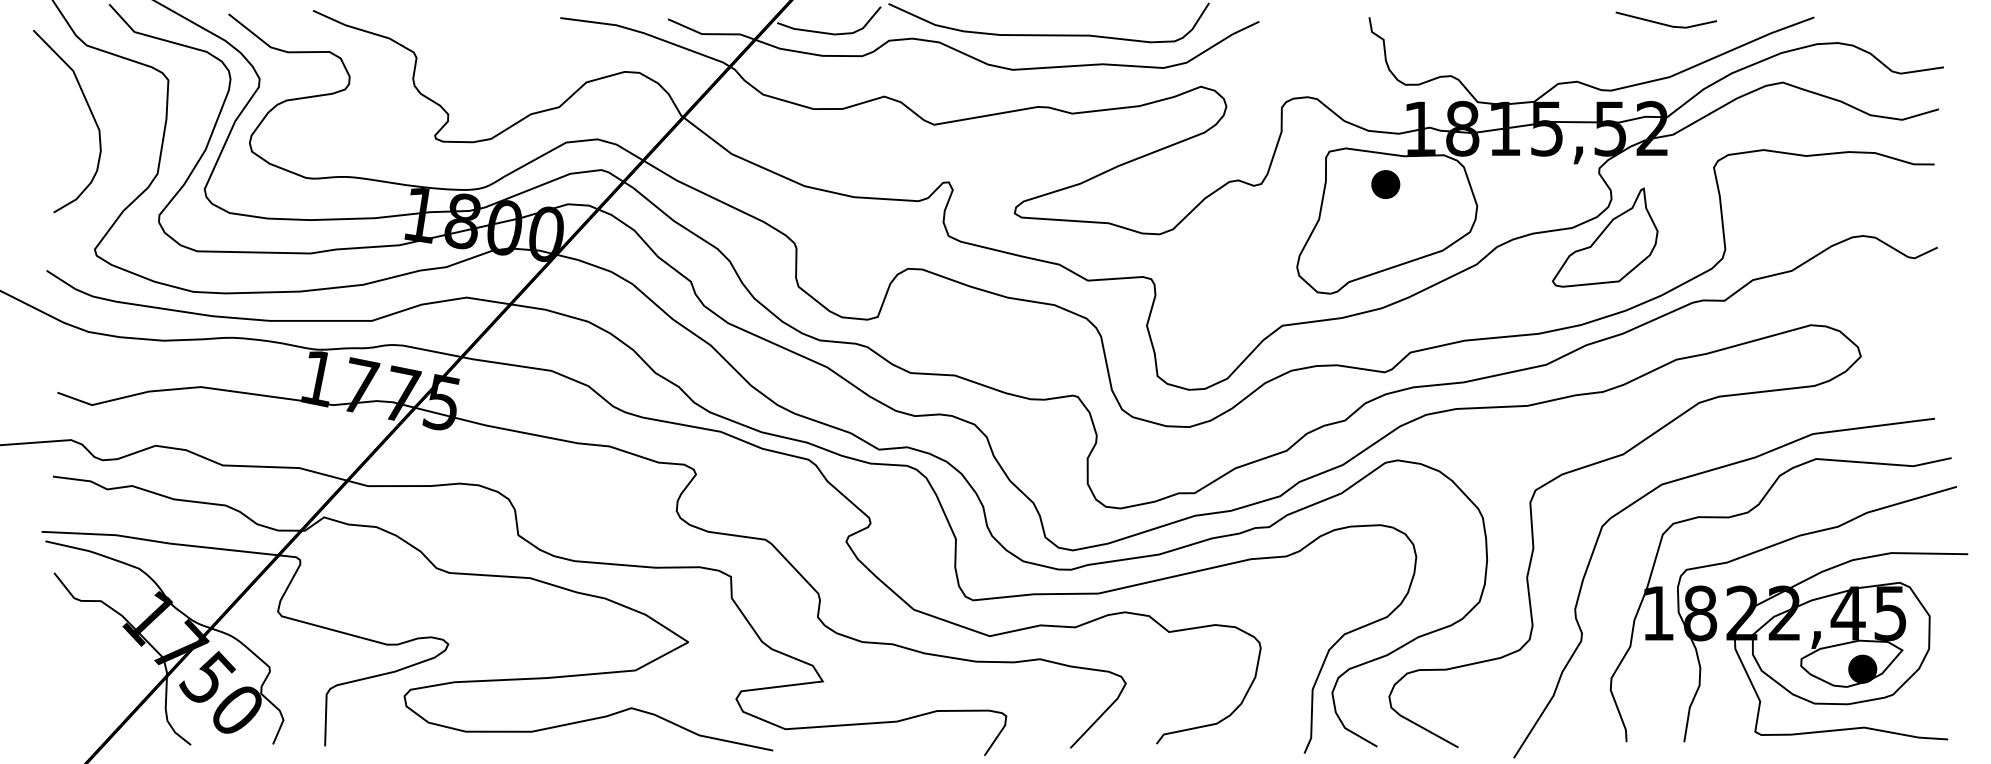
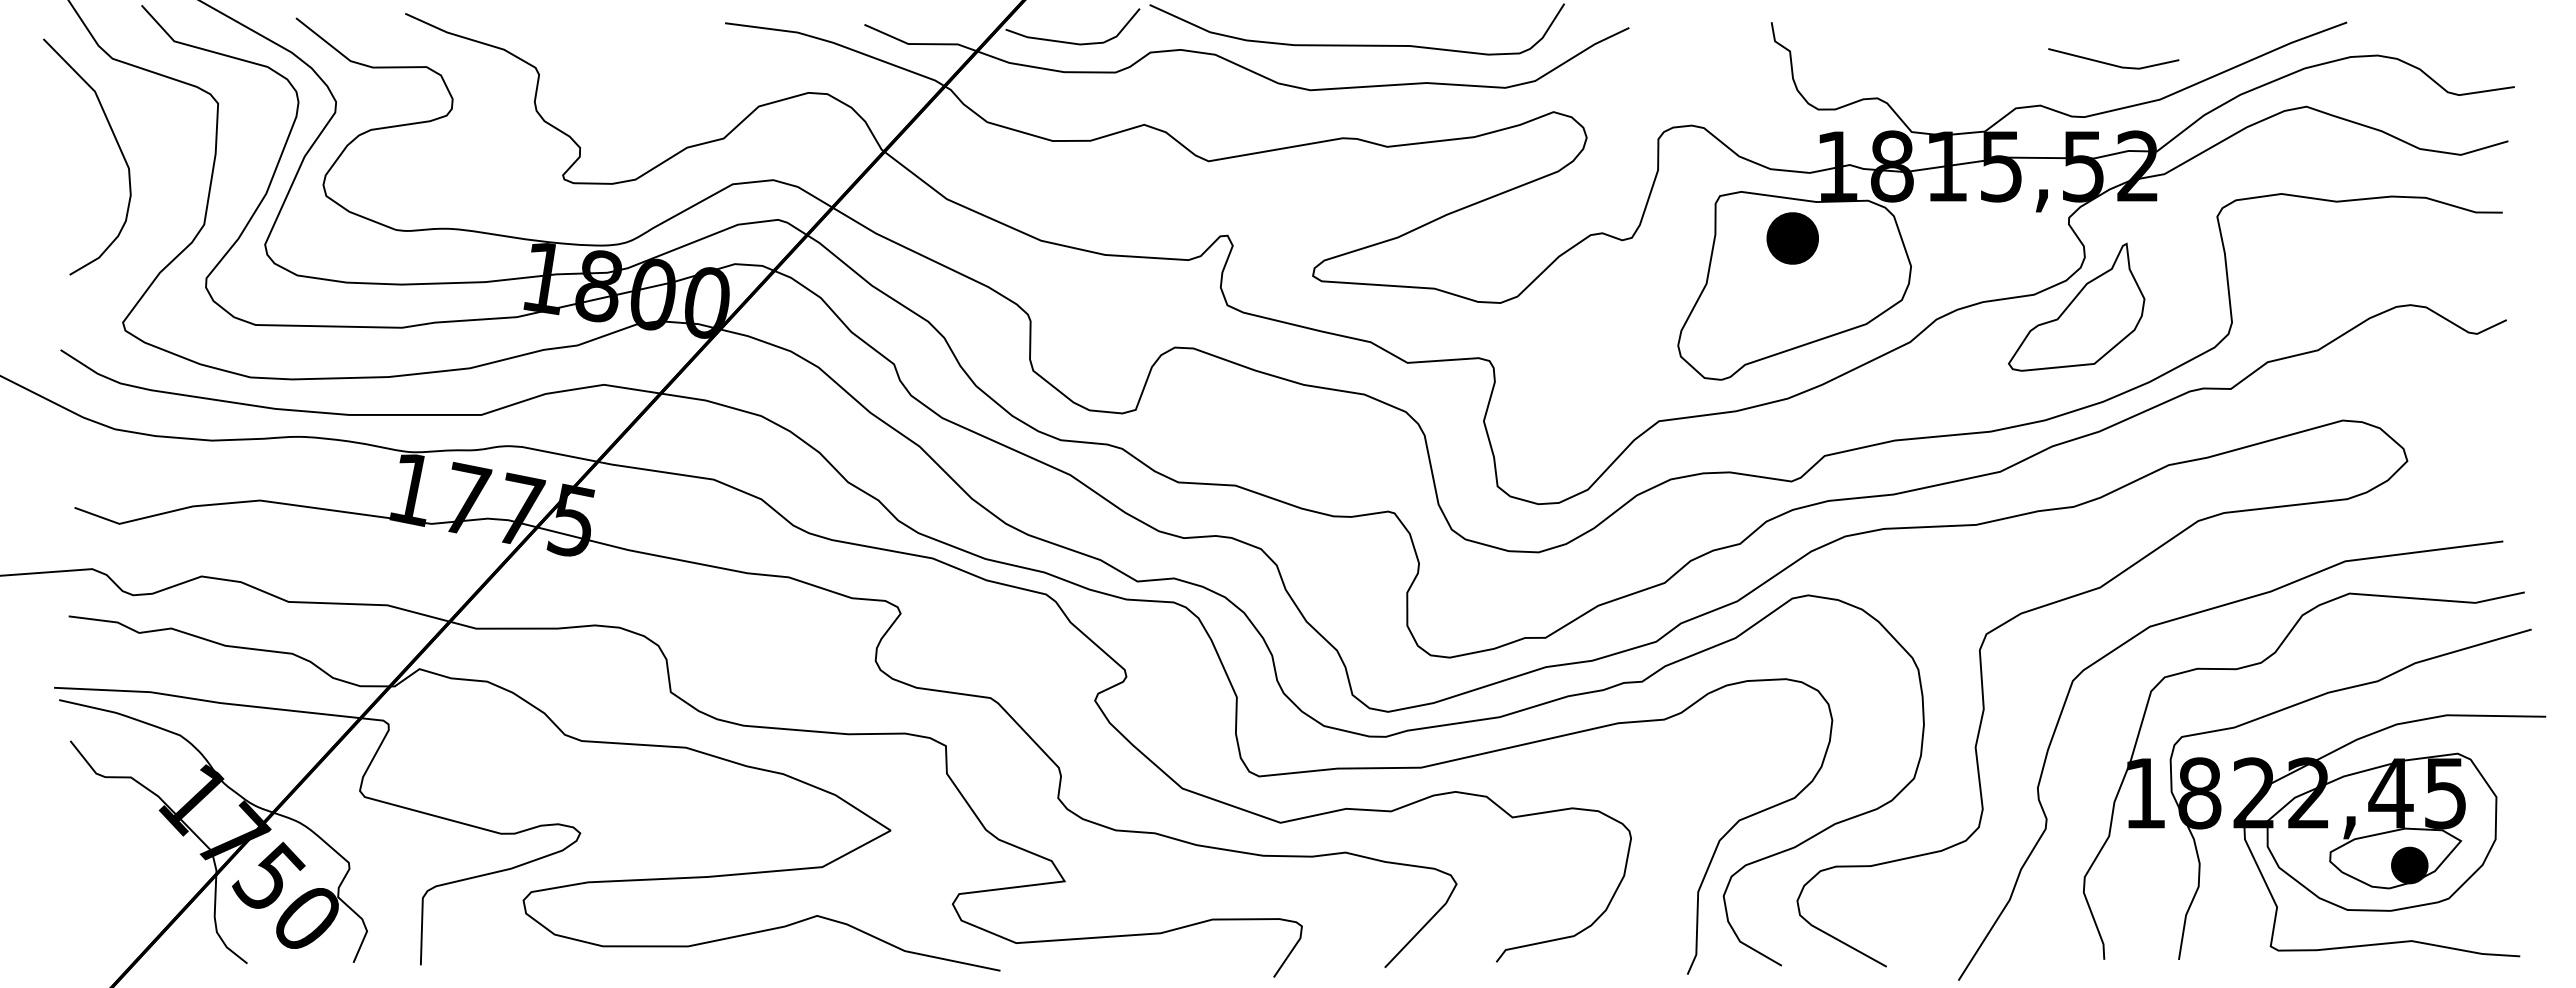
line: (1664, 23) -> (2111, 63), moved
part: (1385, 184) -> (1792, 238), size x1.4

